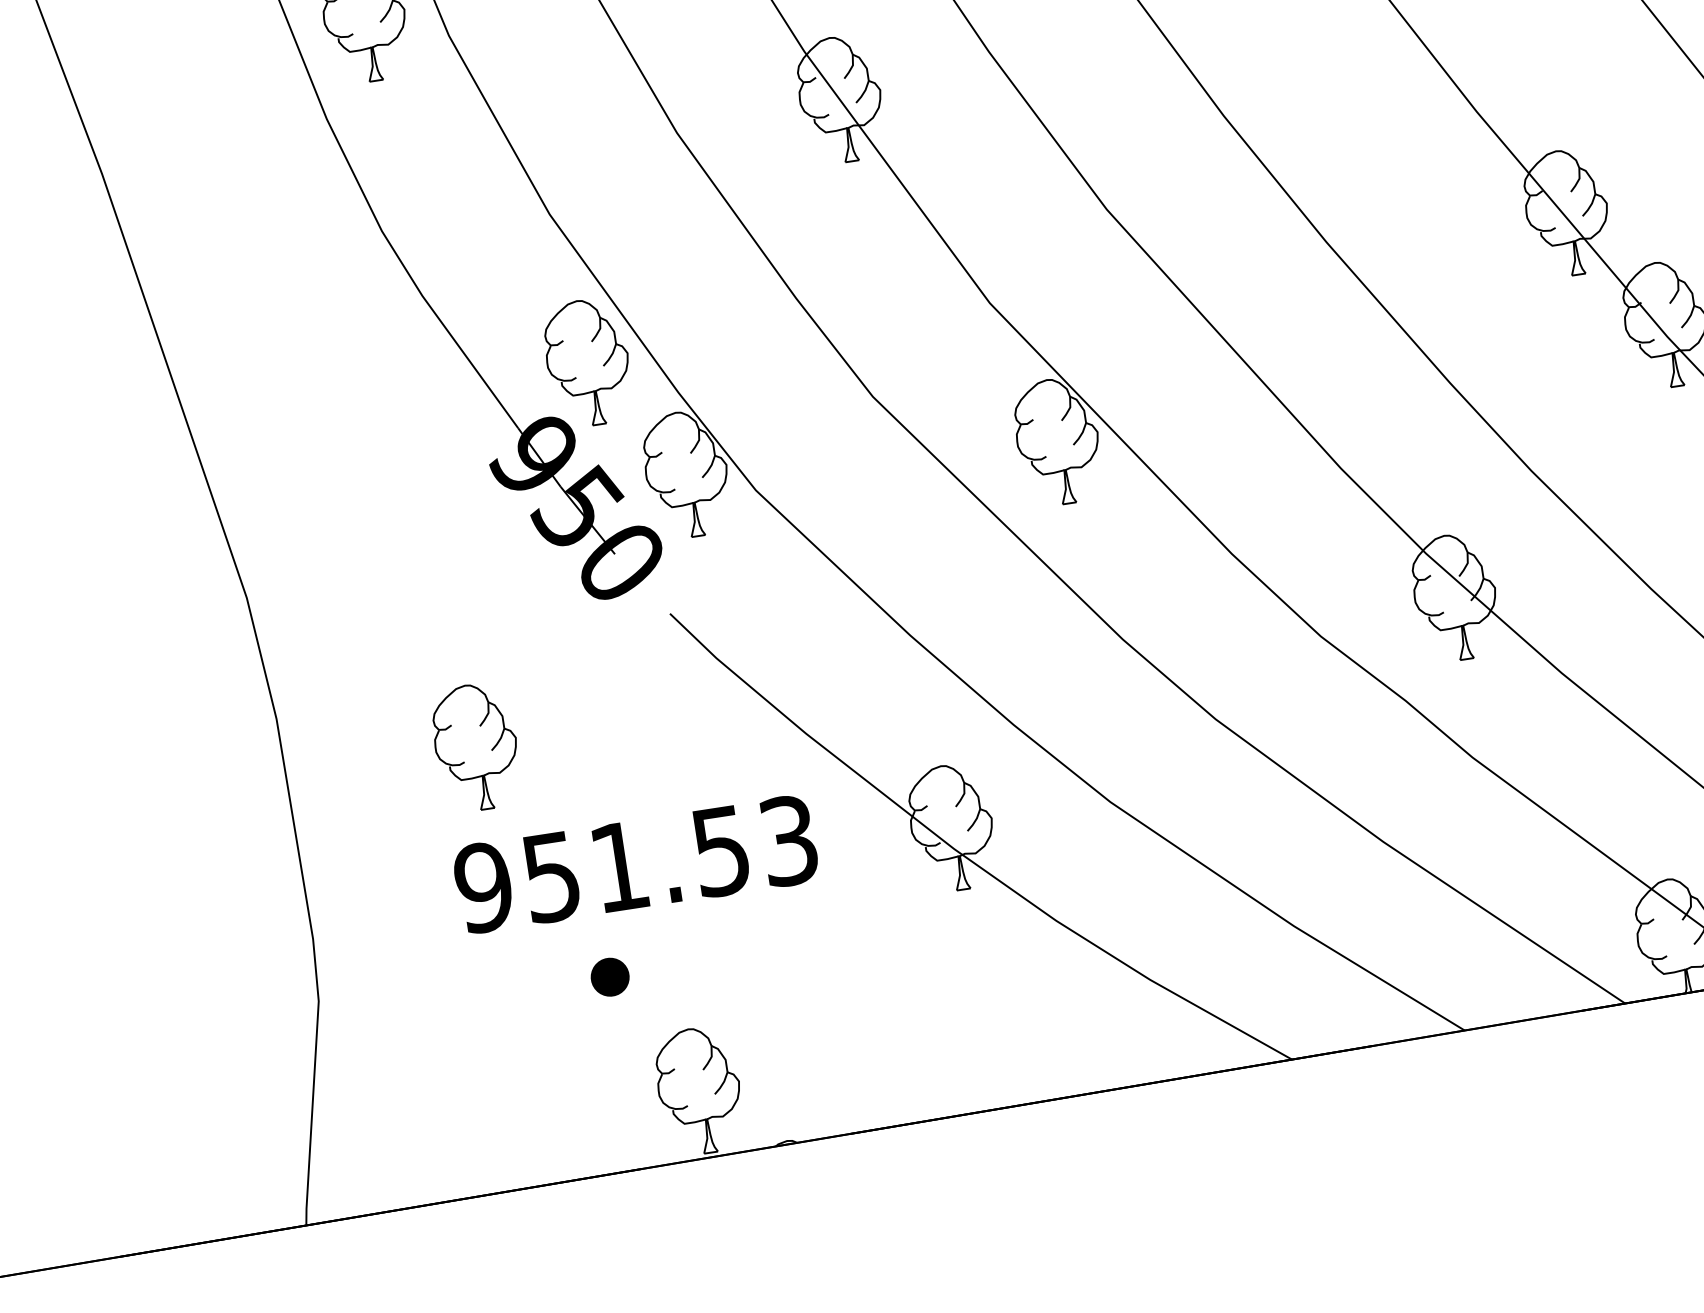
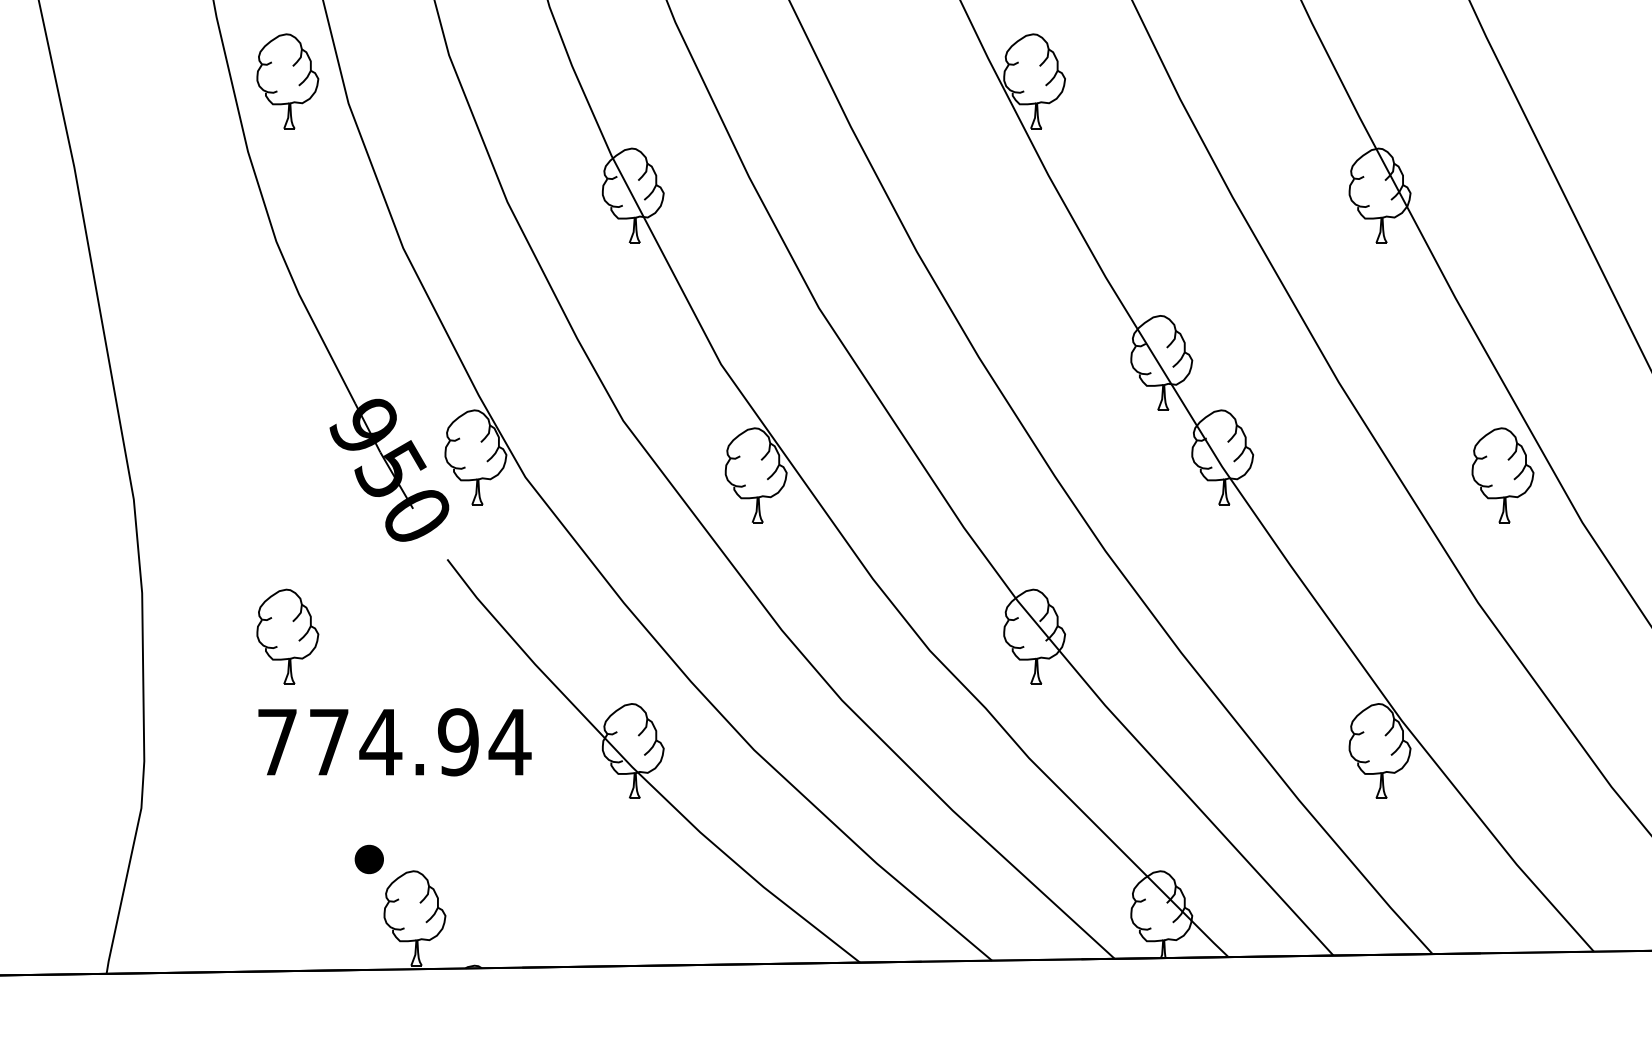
part: (587, 362) -> (414, 362), removed
text: (637, 864) -> (394, 742), 951.53 -> 774.94
part: (609, 977) -> (368, 859), moved

